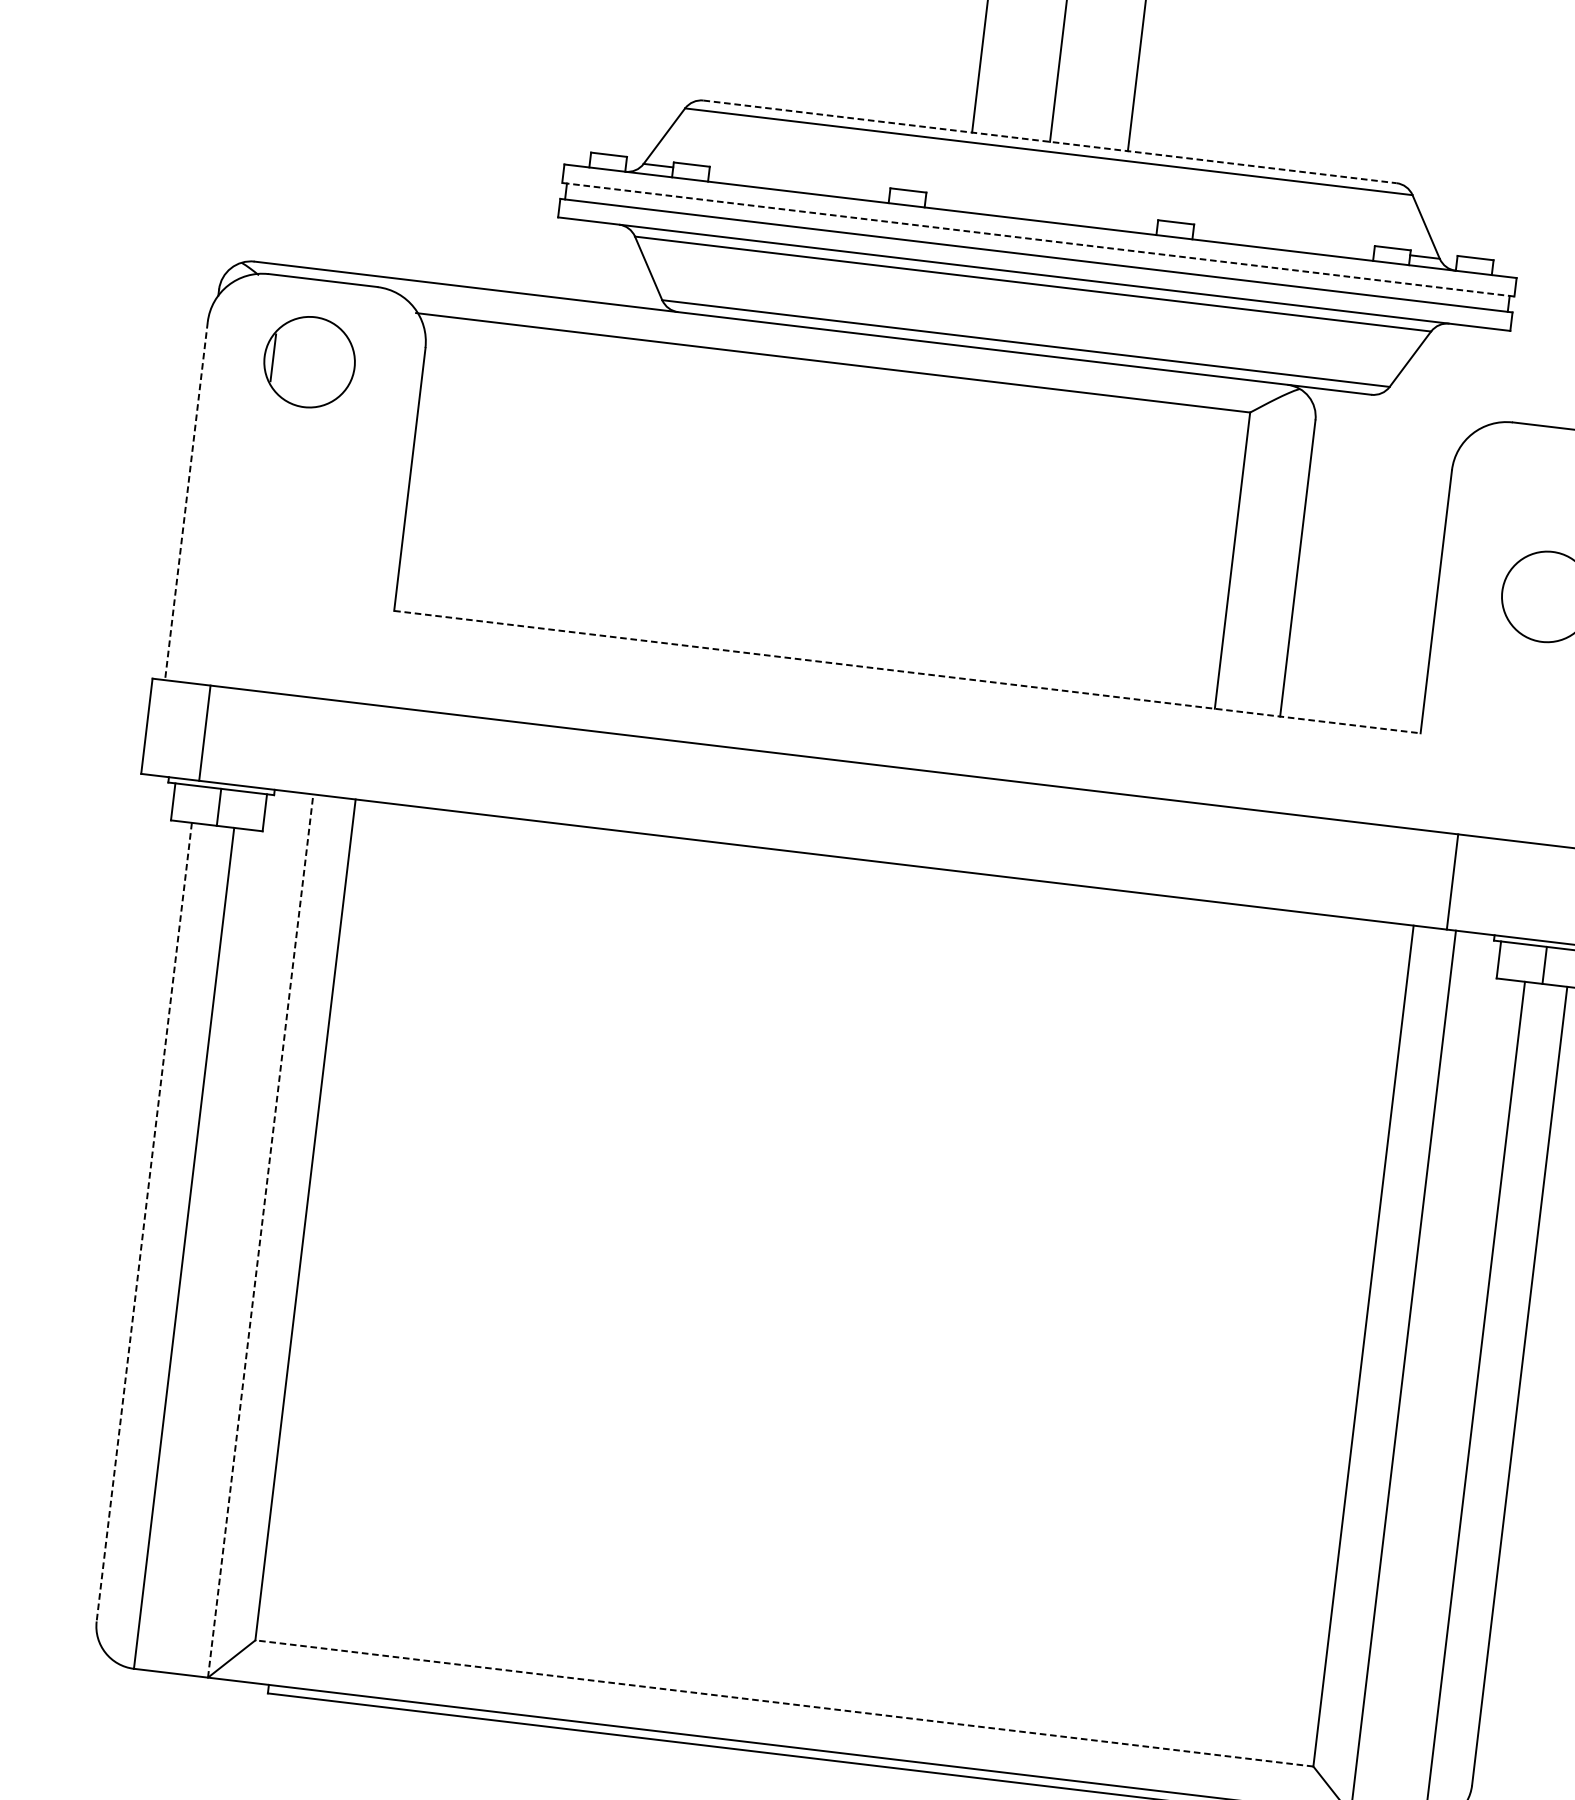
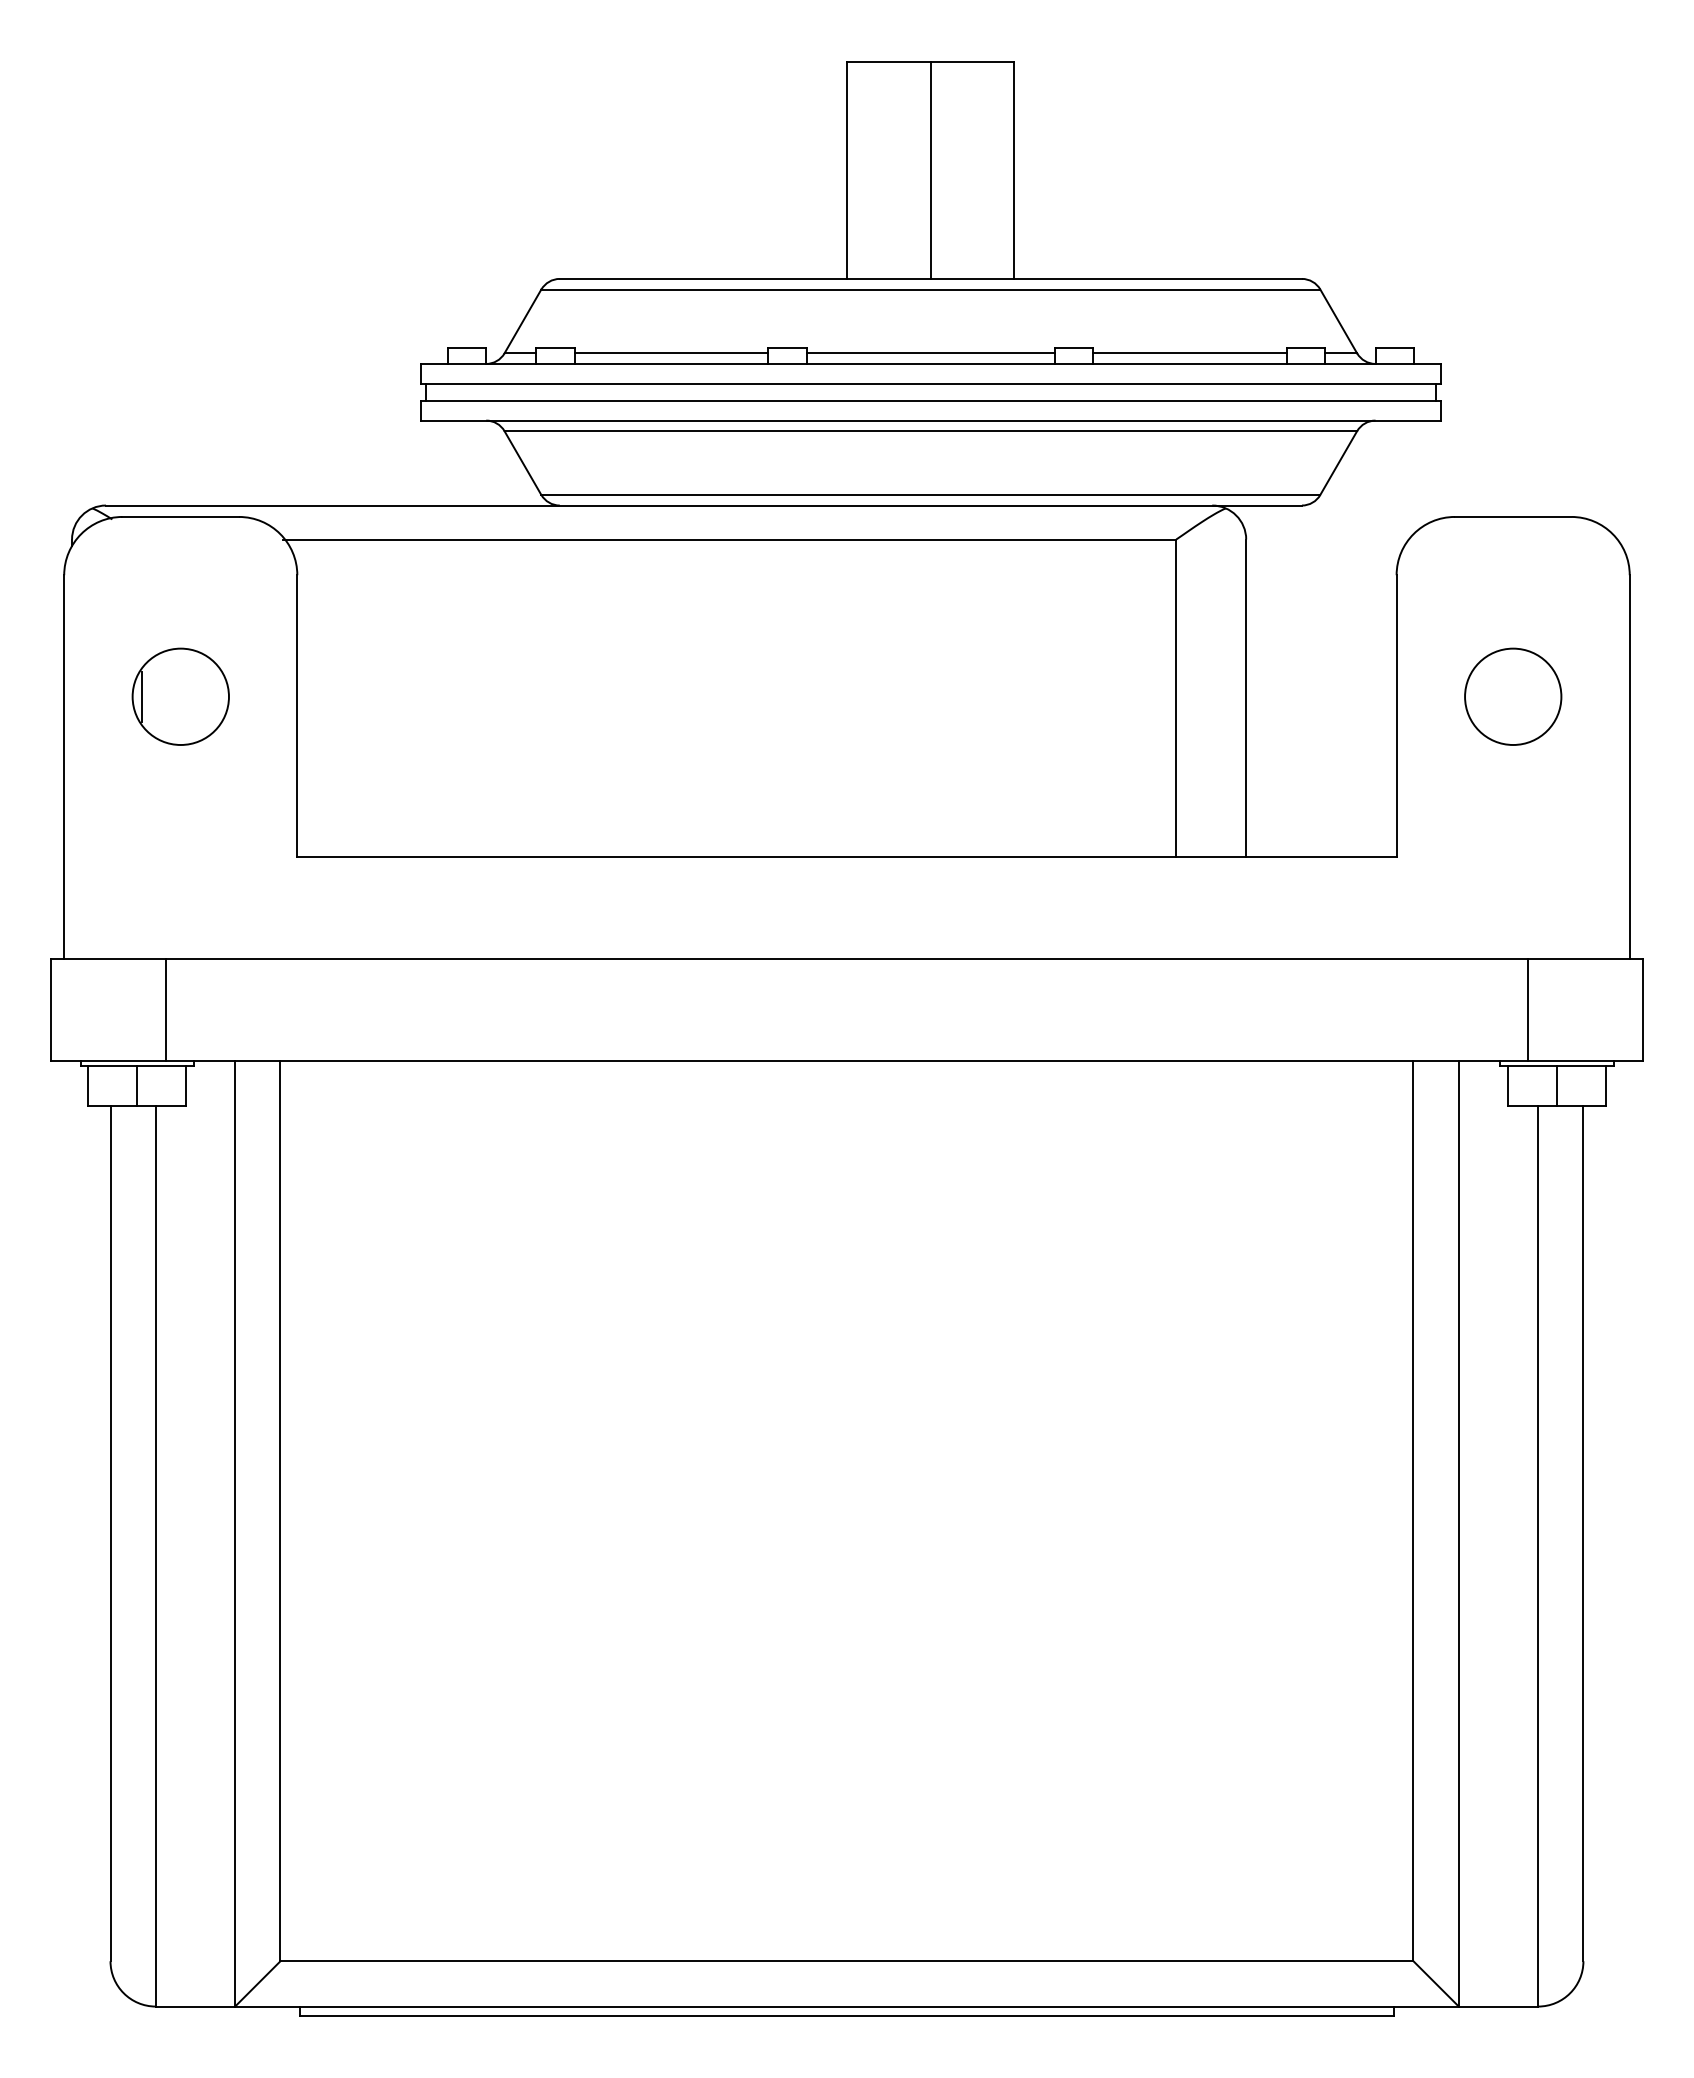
line: (1050, 141) -> (931, 278), dashed -> solid
line: (799, 182) -> (671, 353), added
line: (1041, 211) -> (930, 353), added
line: (1038, 239) -> (930, 383), dashed -> solid
line: (1283, 240) -> (1189, 353), added
part: (309, 361) -> (180, 696), moved
line: (186, 500) -> (64, 766), dashed -> solid
line: (907, 671) -> (847, 856), dashed -> solid
line: (204, 732) -> (165, 1009), moved
line: (1452, 881) -> (1528, 1009), moved
line: (144, 1222) -> (110, 1533), dashed -> solid
line: (261, 1235) -> (235, 1533), dashed -> solid
line: (783, 1703) -> (846, 1961), dashed -> solid

